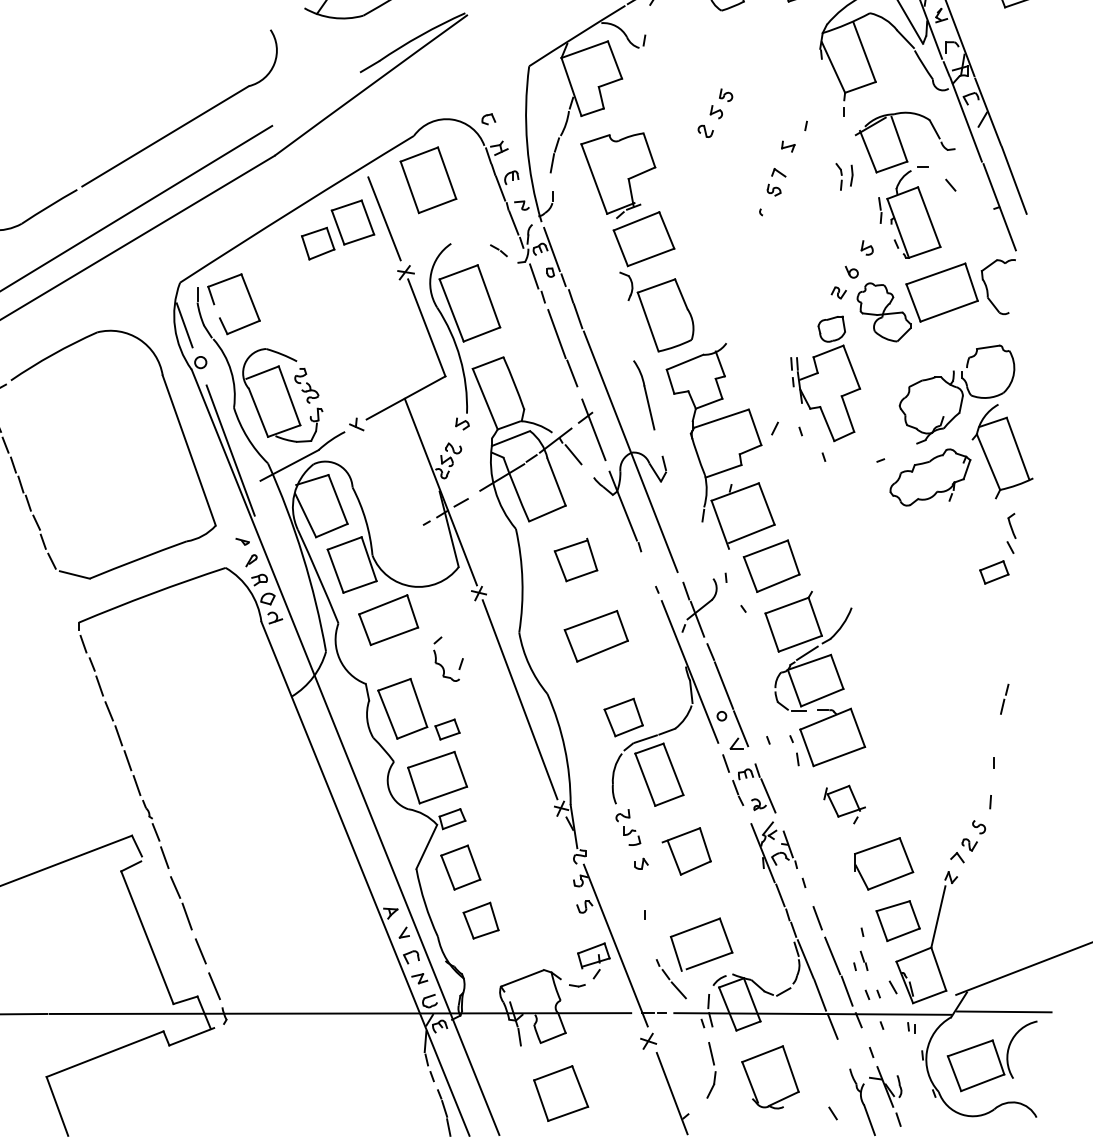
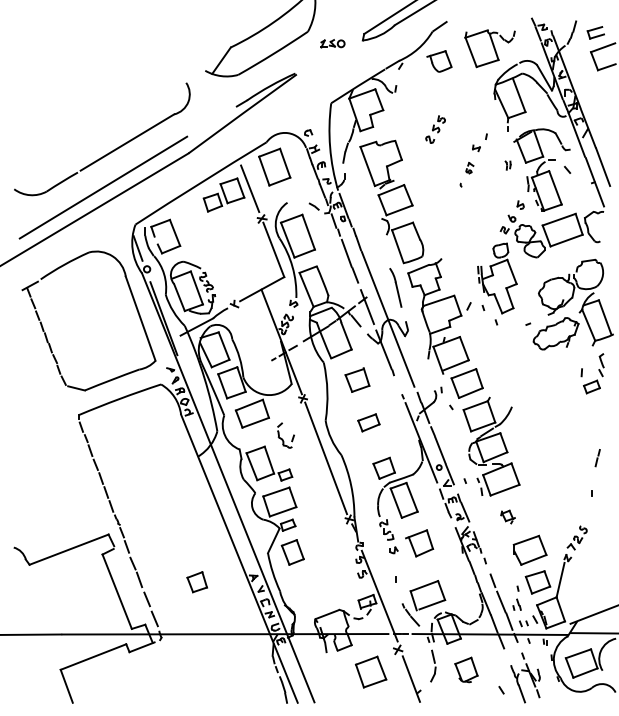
part: (843, 177) -> (507, 165), size x0.6
part: (775, 180) -> (469, 167), size x0.7
part: (595, 635) -> (368, 422), size x0.6
line: (989, 801) -> (581, 372), moved
part: (843, 803) -> (507, 516), size x0.6
part: (479, 921) -> (196, 582), moved
part: (770, 1076) -> (466, 669), size x0.7
part: (560, 1092) -> (370, 671), moved

